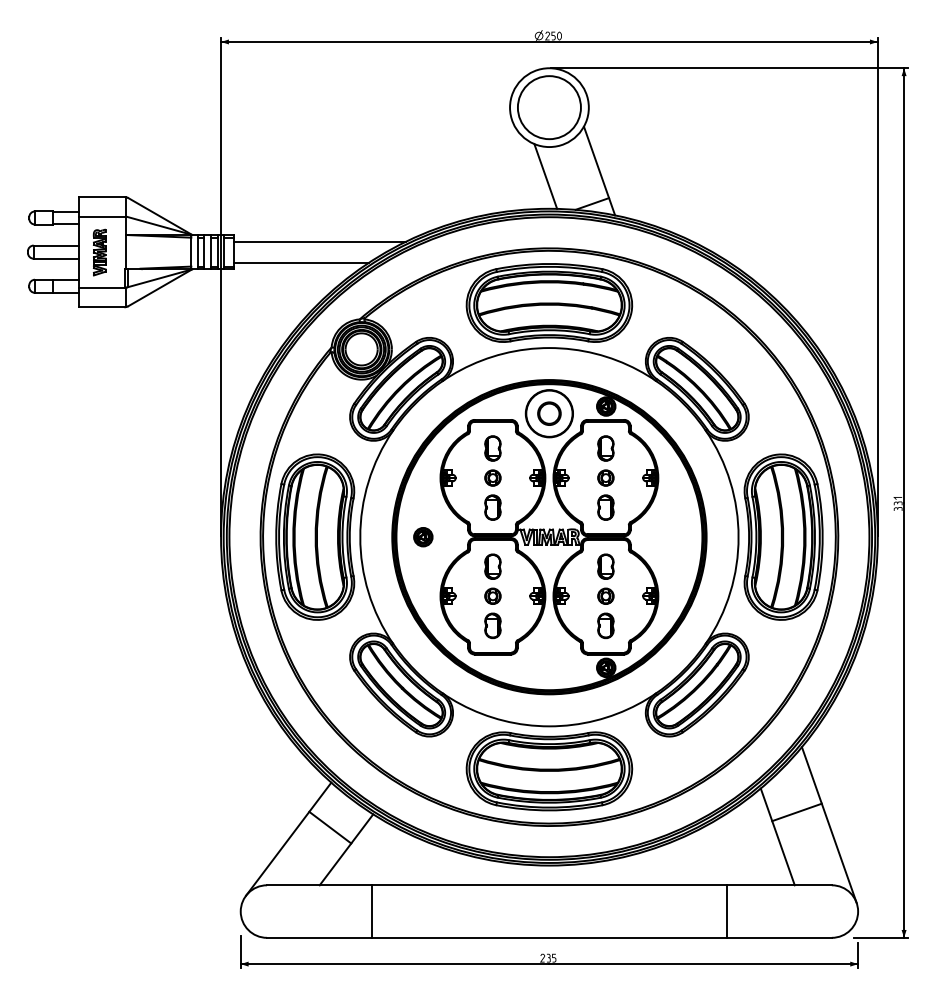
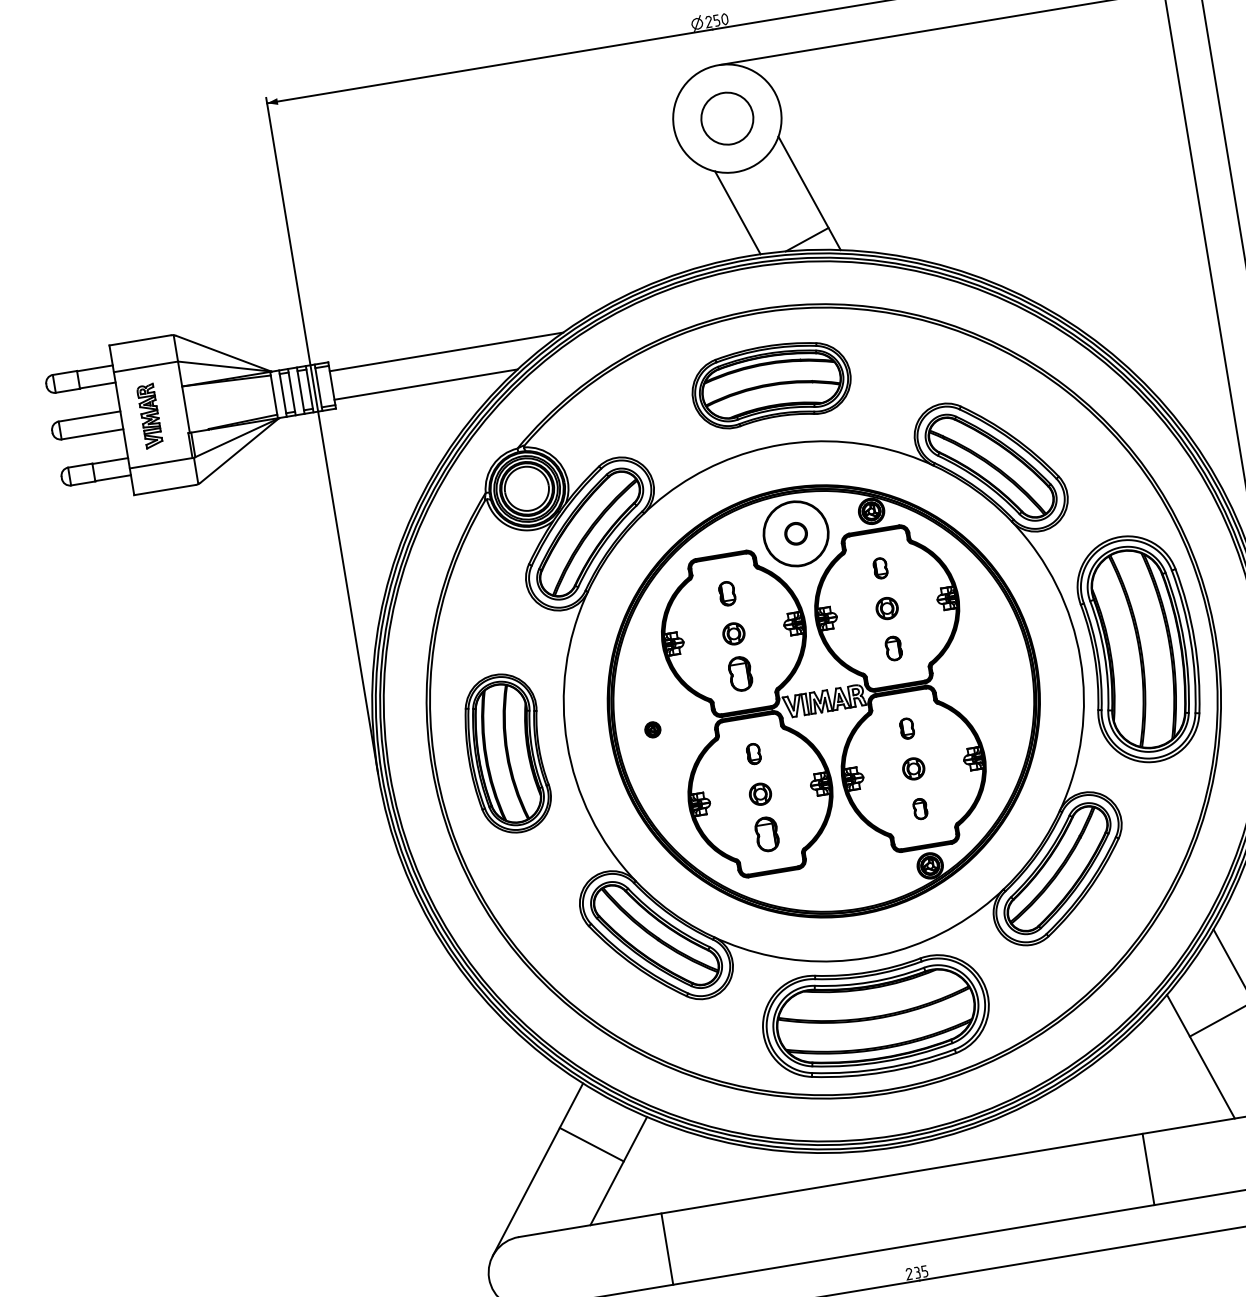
circle: (548, 107) -> (726, 118), size x0.6
part: (549, 302) -> (771, 382), size x0.7
circle: (549, 413) -> (796, 533), size x0.7
part: (492, 448) -> (726, 593), size x0.7
part: (605, 448) -> (879, 568), size x0.6
part: (605, 507) -> (893, 648), size x0.7
part: (315, 536) -> (506, 752), size x0.7
part: (423, 537) -> (653, 730), size x0.6
part: (492, 566) -> (753, 753), size x0.6
part: (605, 566) -> (906, 728), size x0.6
part: (605, 625) -> (919, 808), size x0.6

